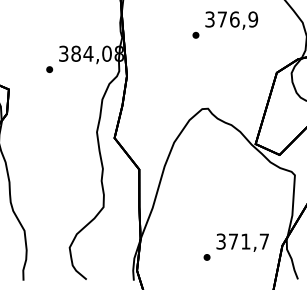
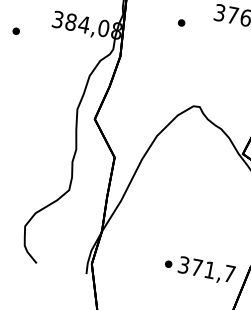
part: (195, 35) -> (181, 23), moved
part: (49, 69) -> (16, 31), moved
text: (242, 242) -> (206, 270), moved

